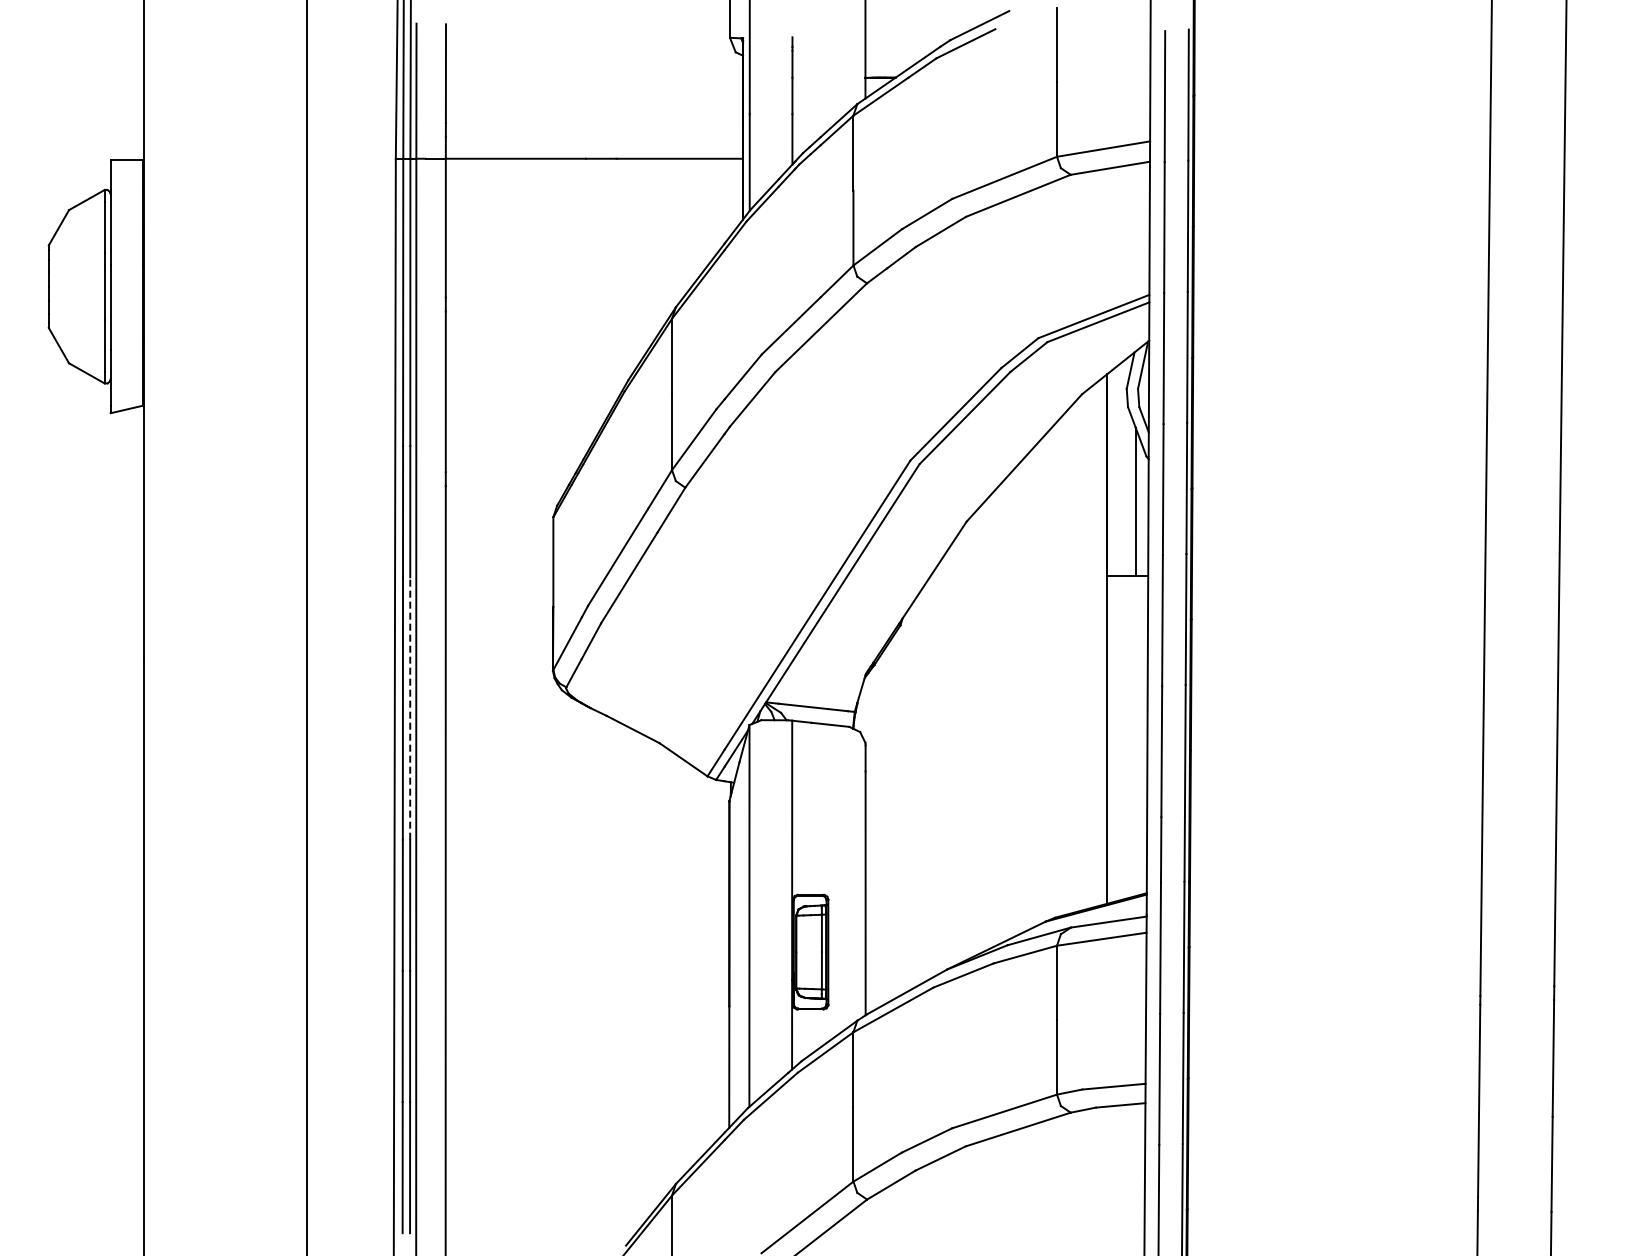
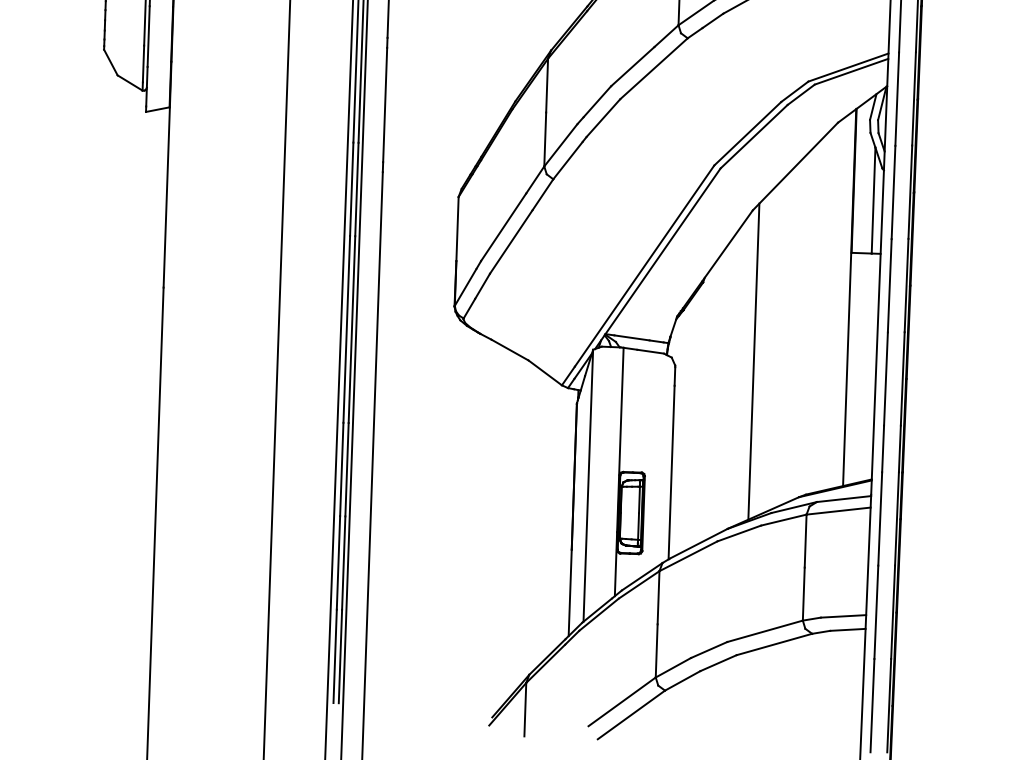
line: (410, 708) -> (352, 329), dashed -> solid
line: (975, 733) -> (753, 361), added

